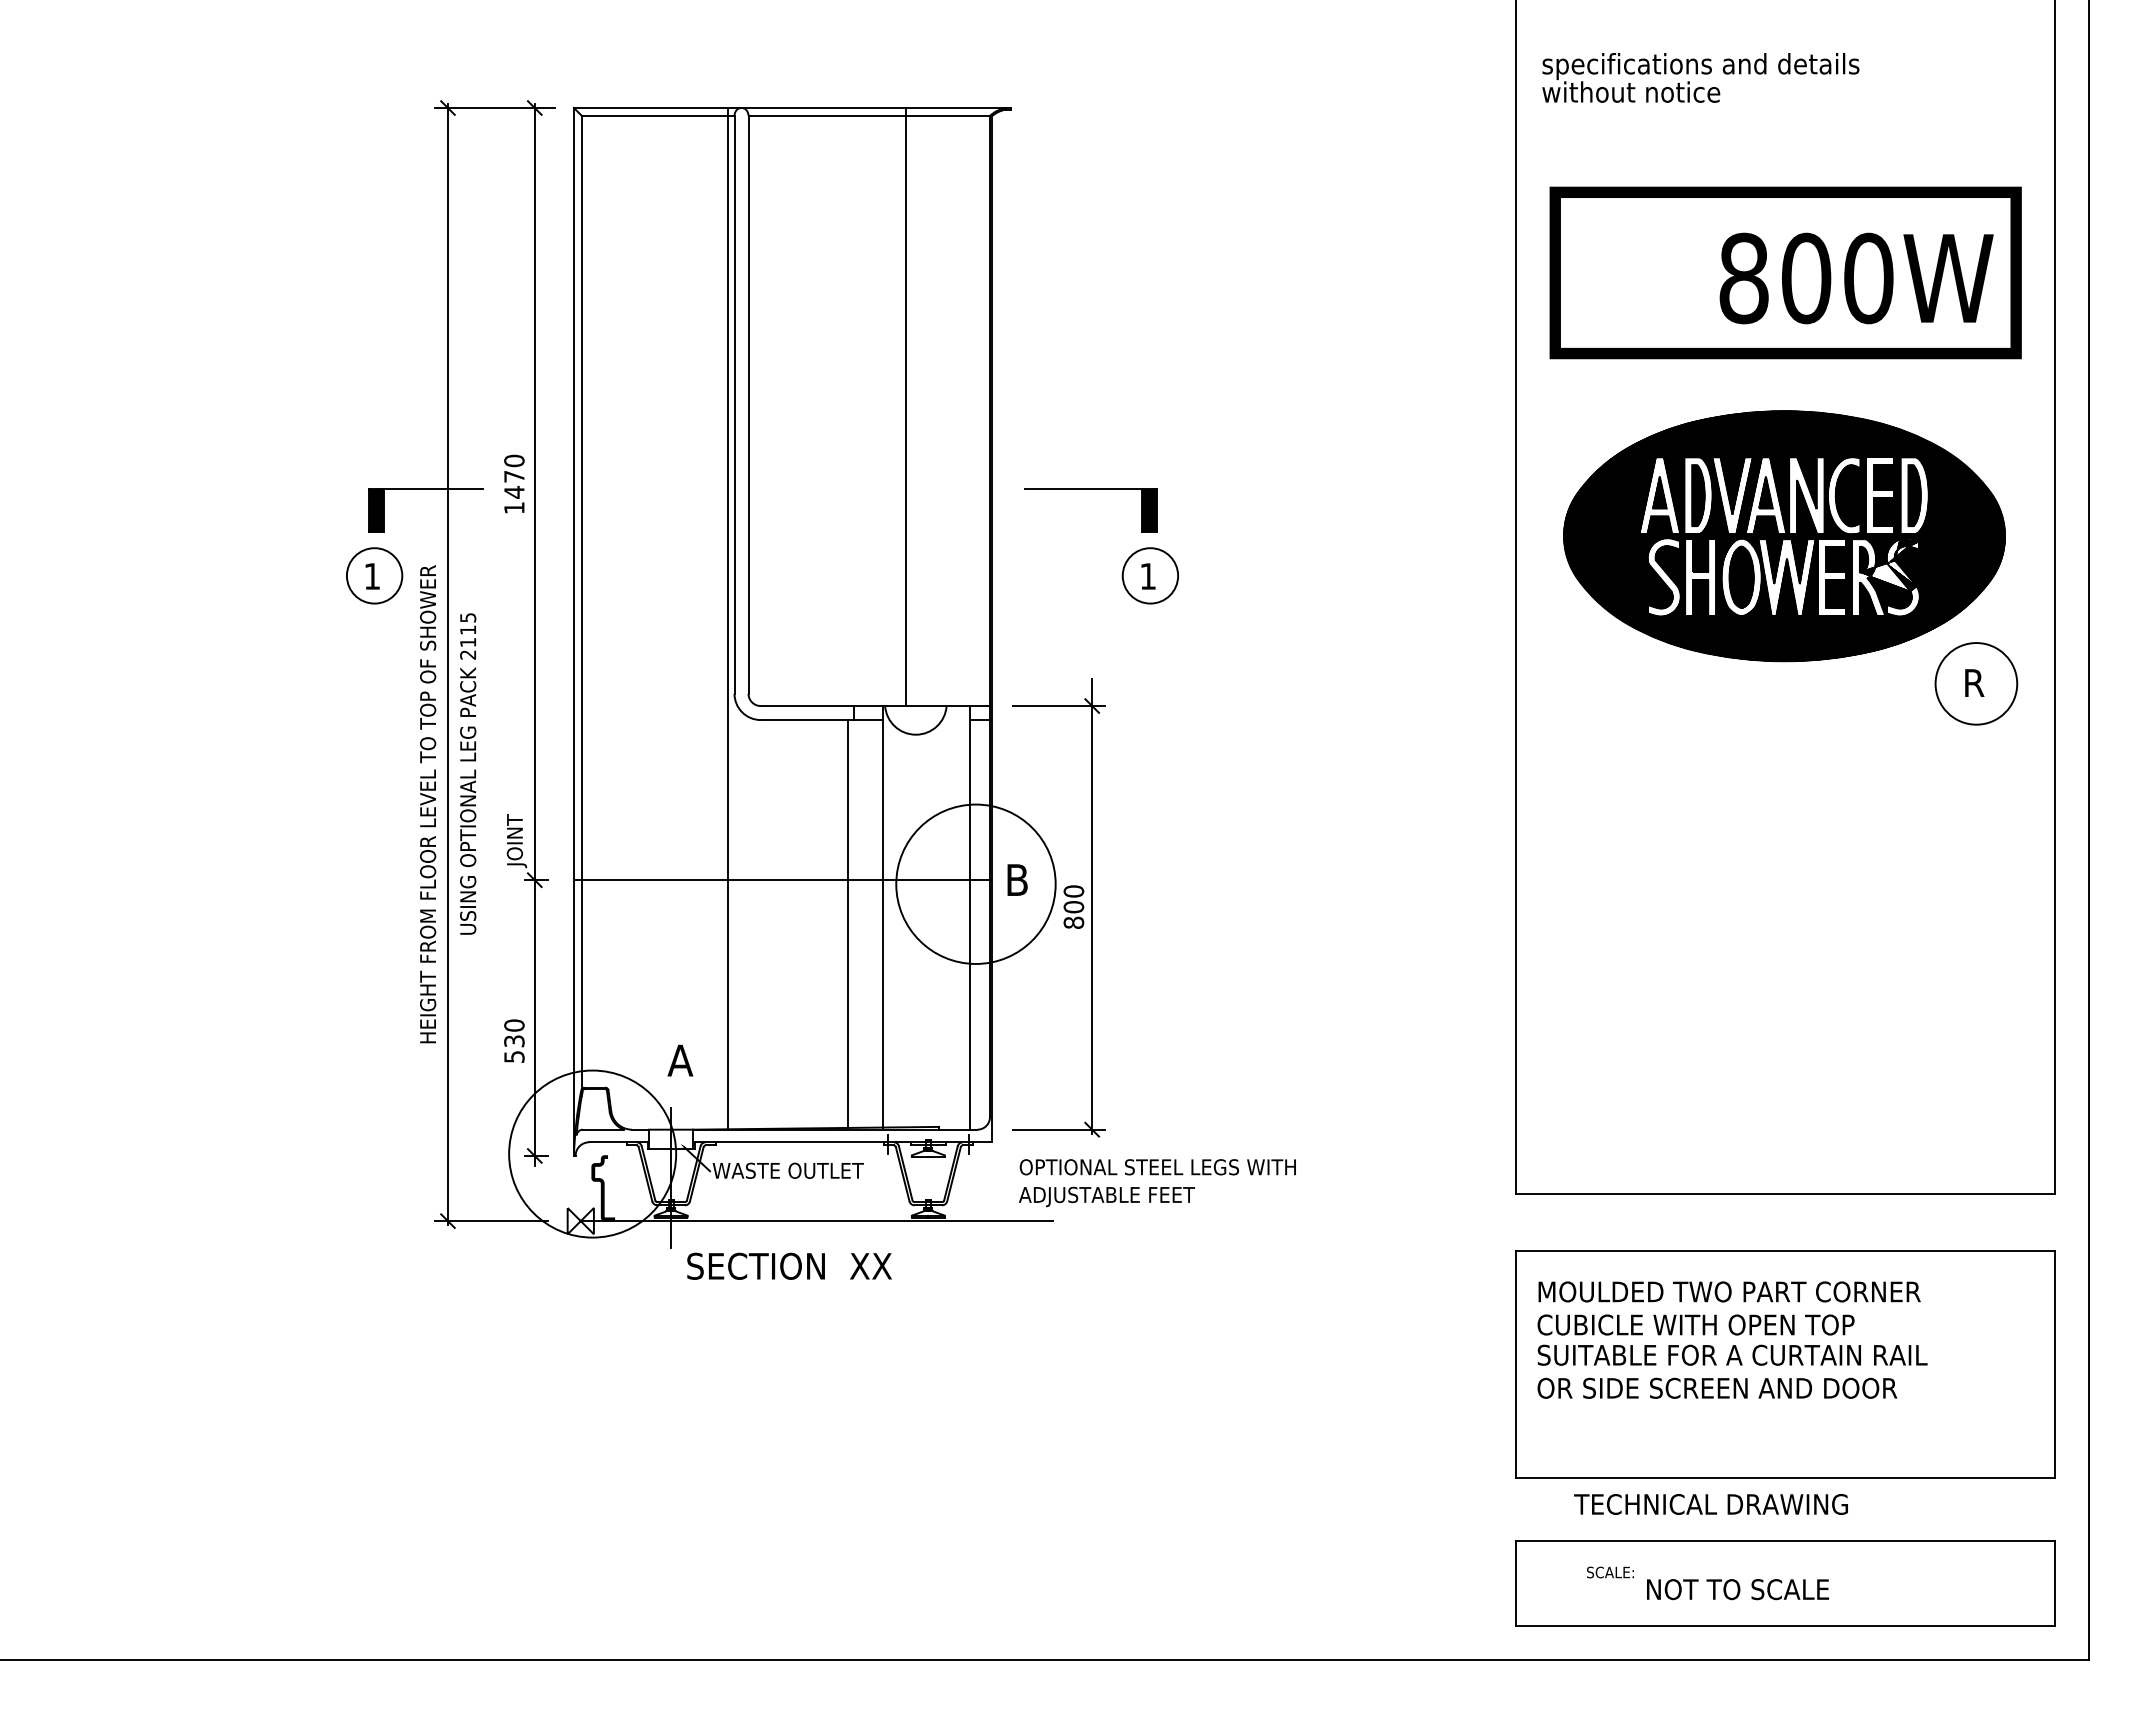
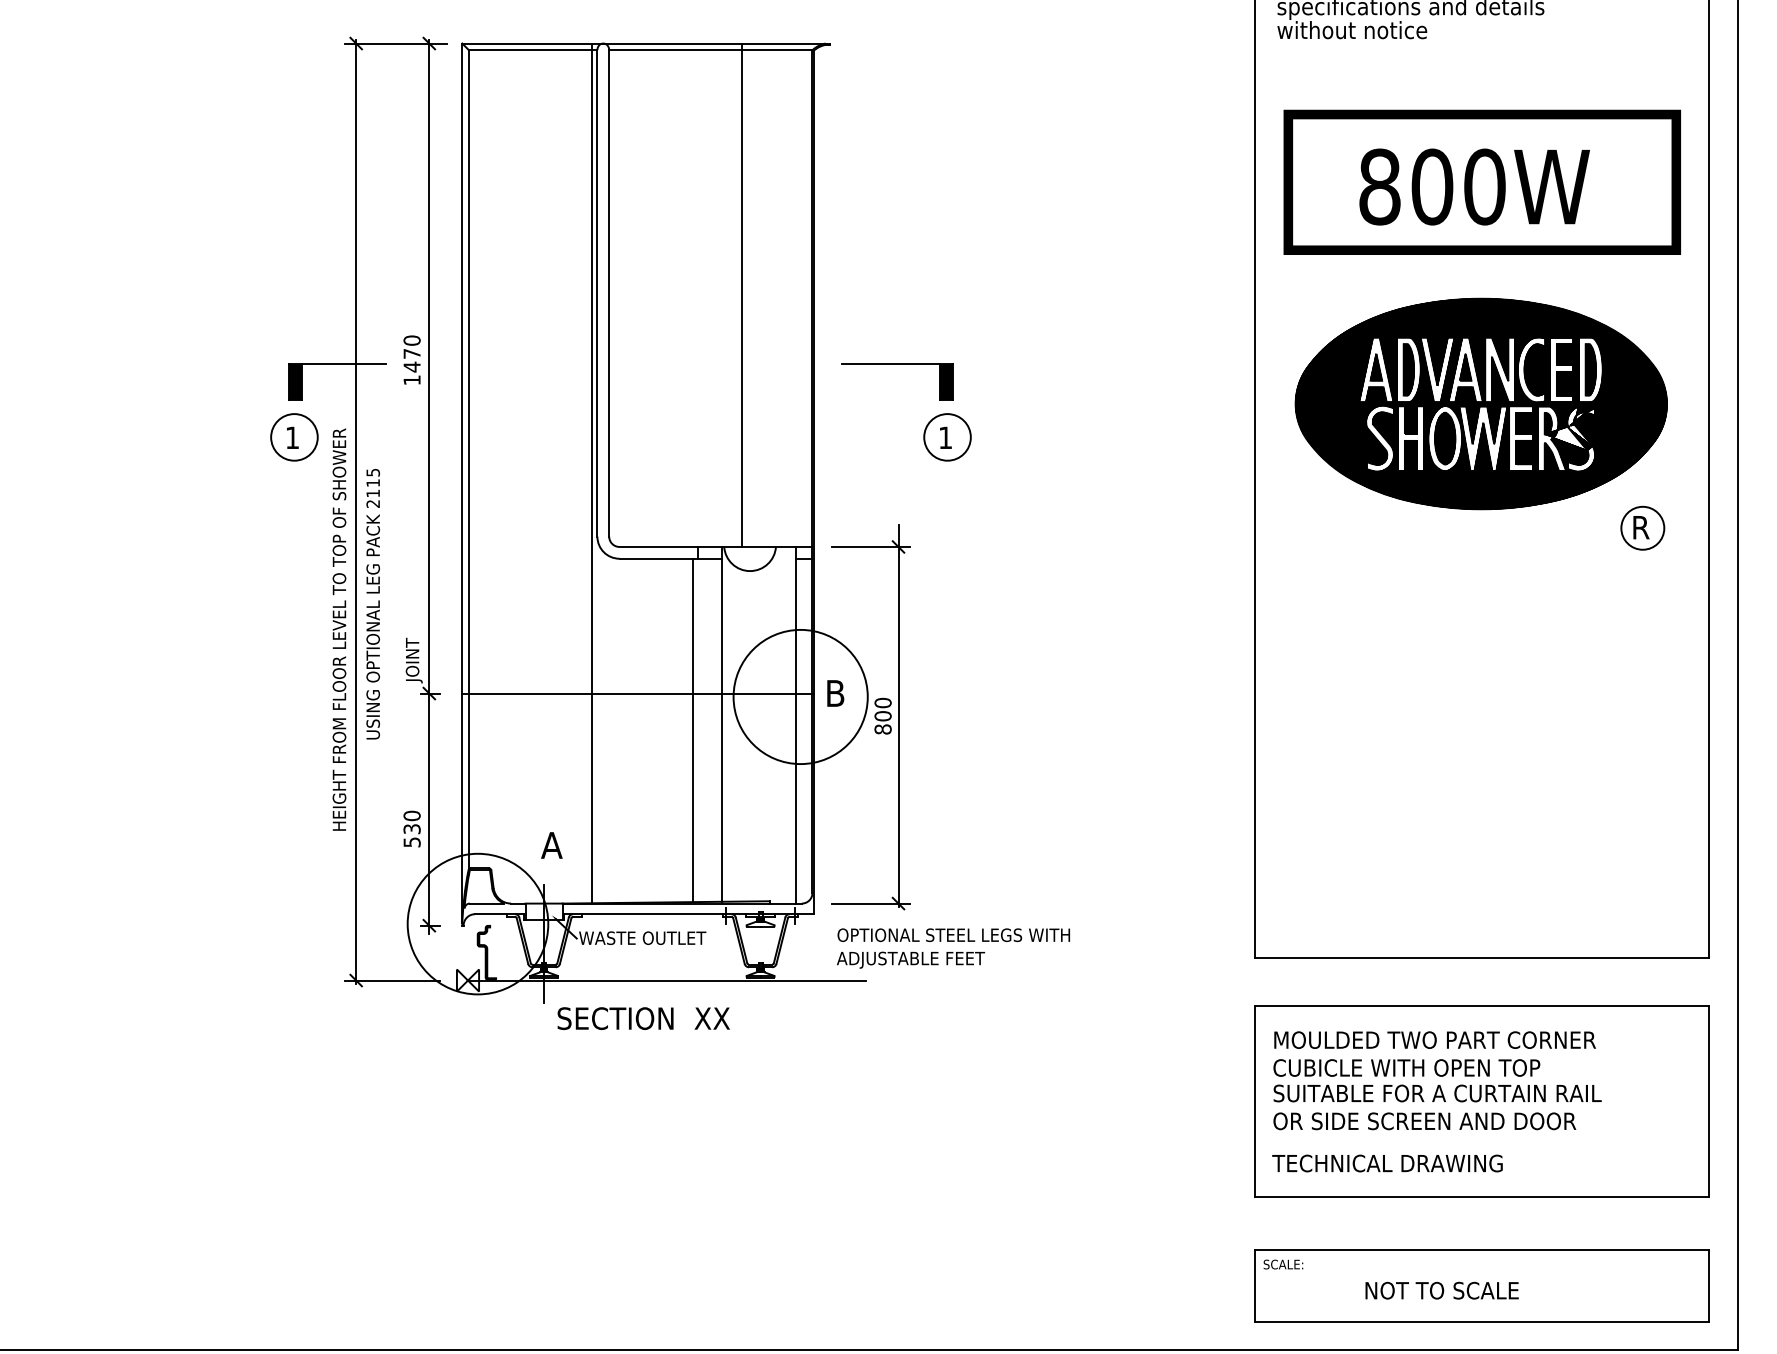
text: (1856, 278) -> (1474, 187), moved
circle: (1975, 683) -> (1642, 527), size x0.62
text: (1710, 1504) -> (1387, 1163), moved
text: (1610, 1572) -> (1283, 1264), moved

